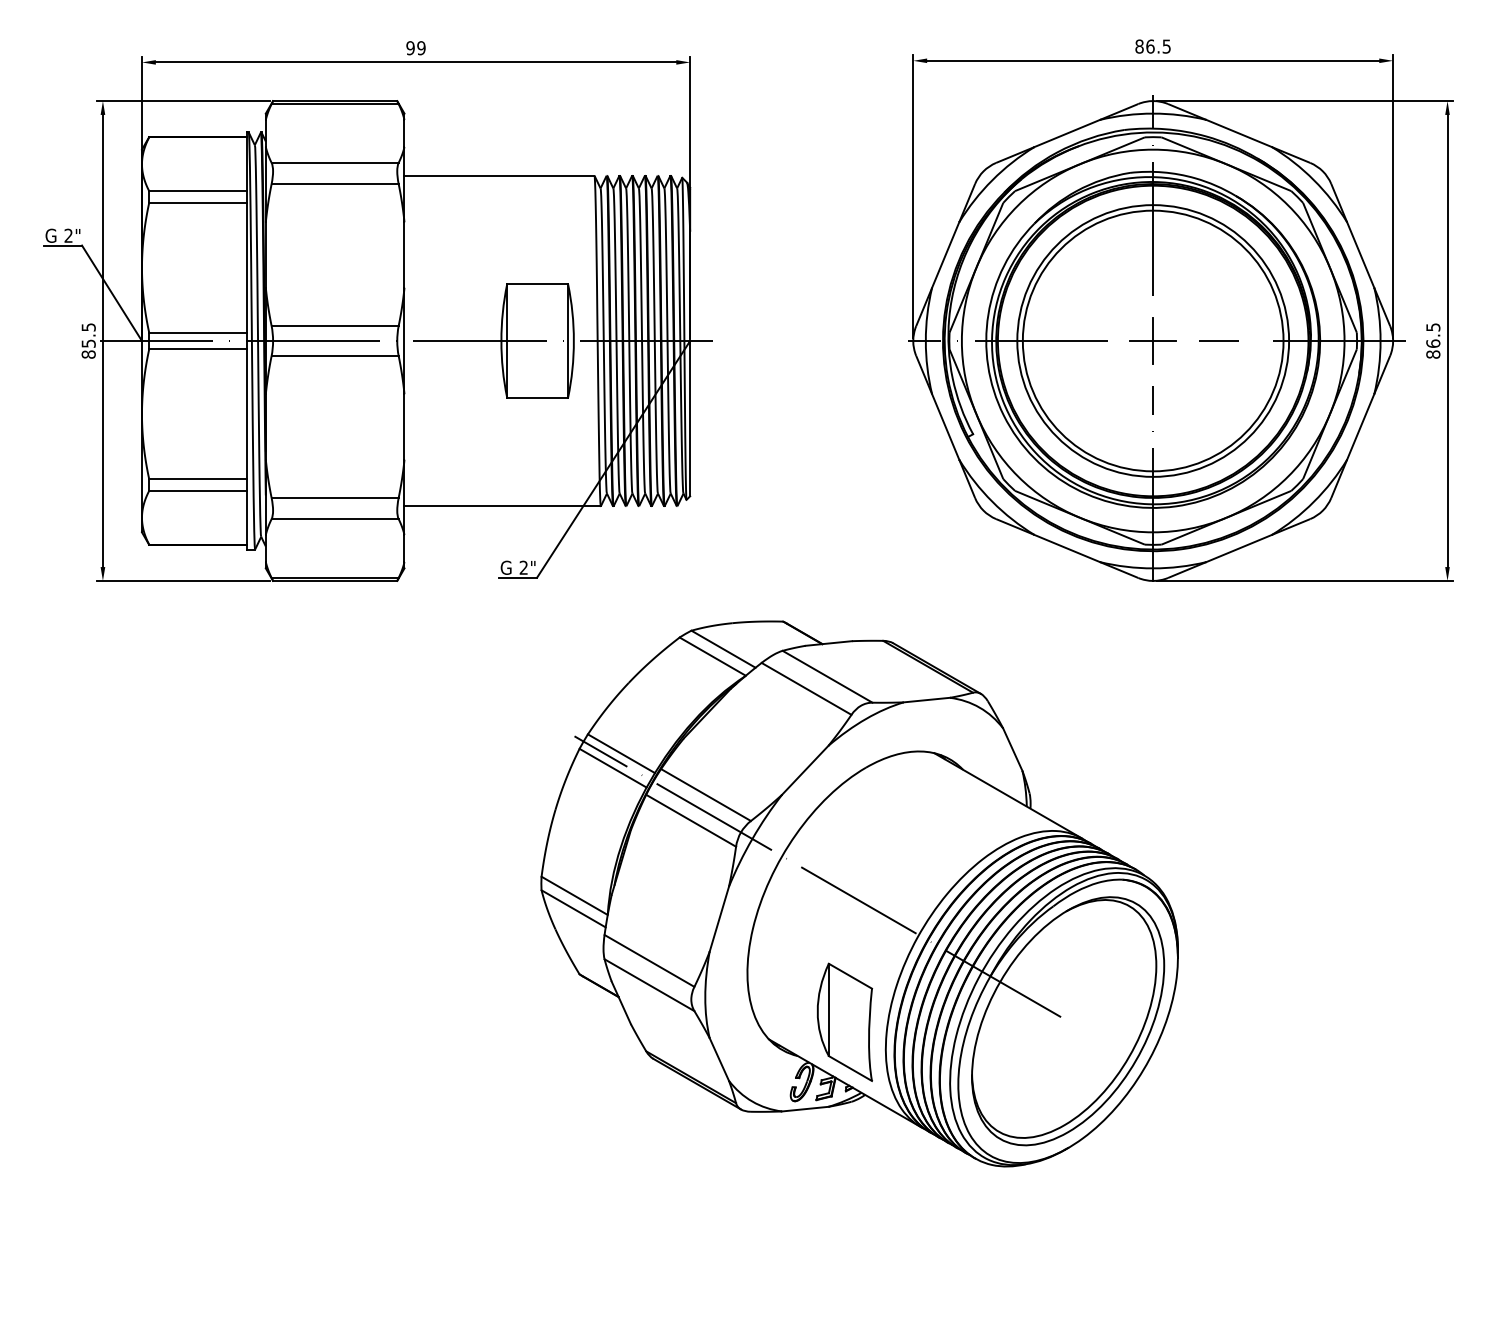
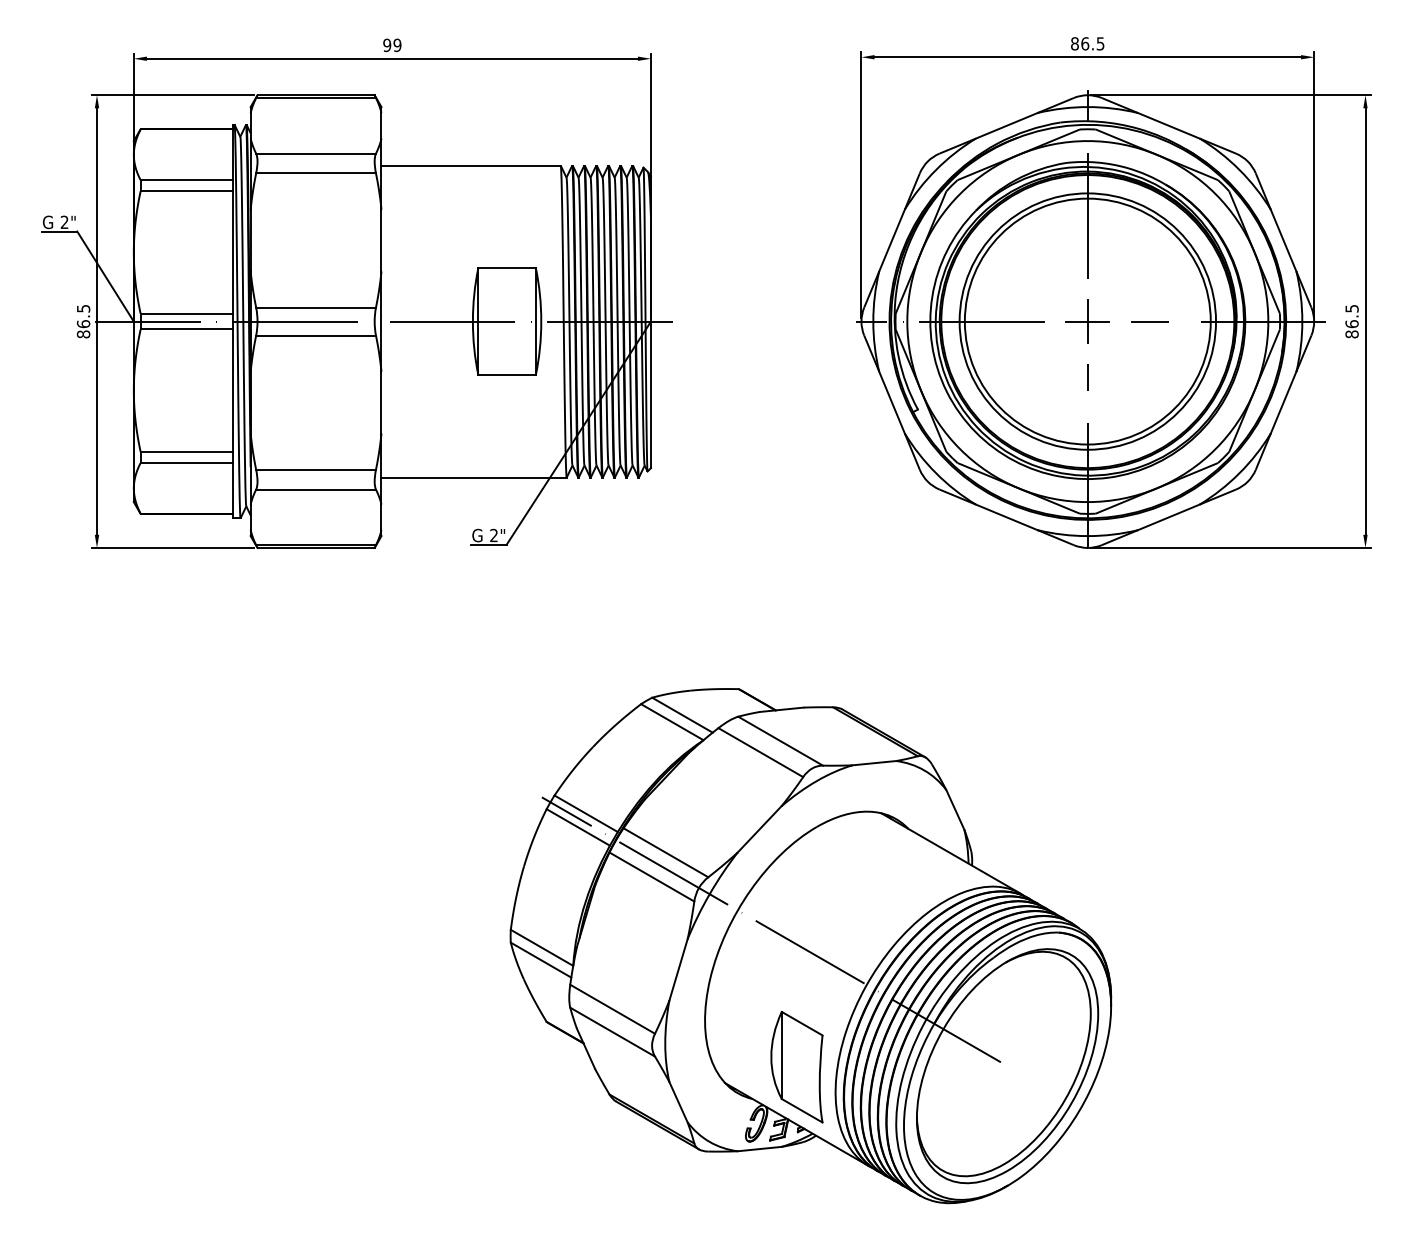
text: (88, 343) -> (83, 323), 85.5 -> 86.5
part: (859, 893) -> (810, 945), moved

